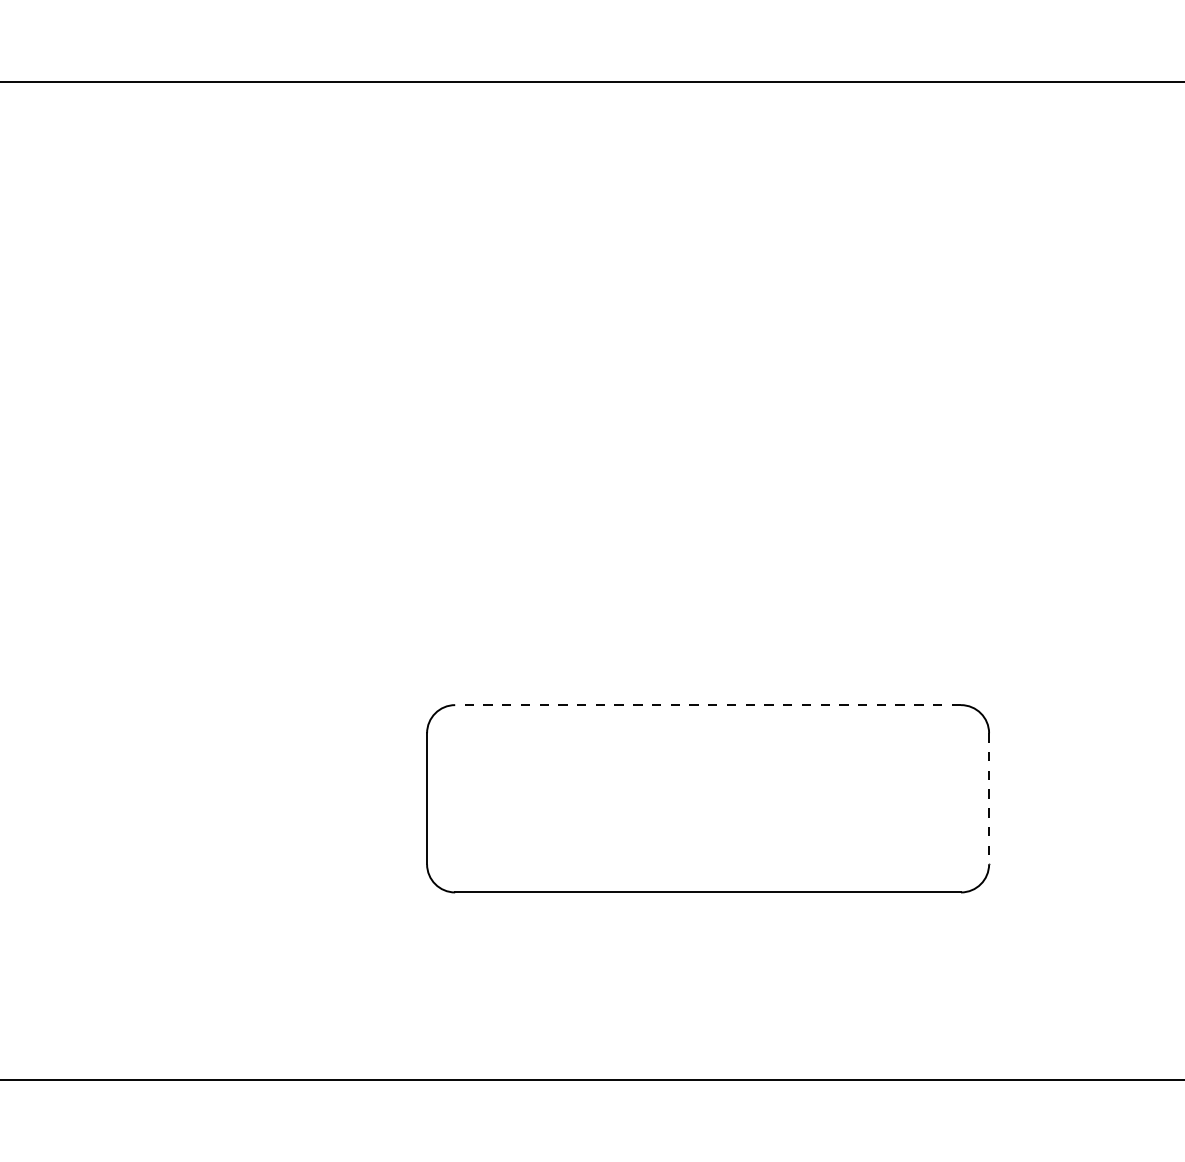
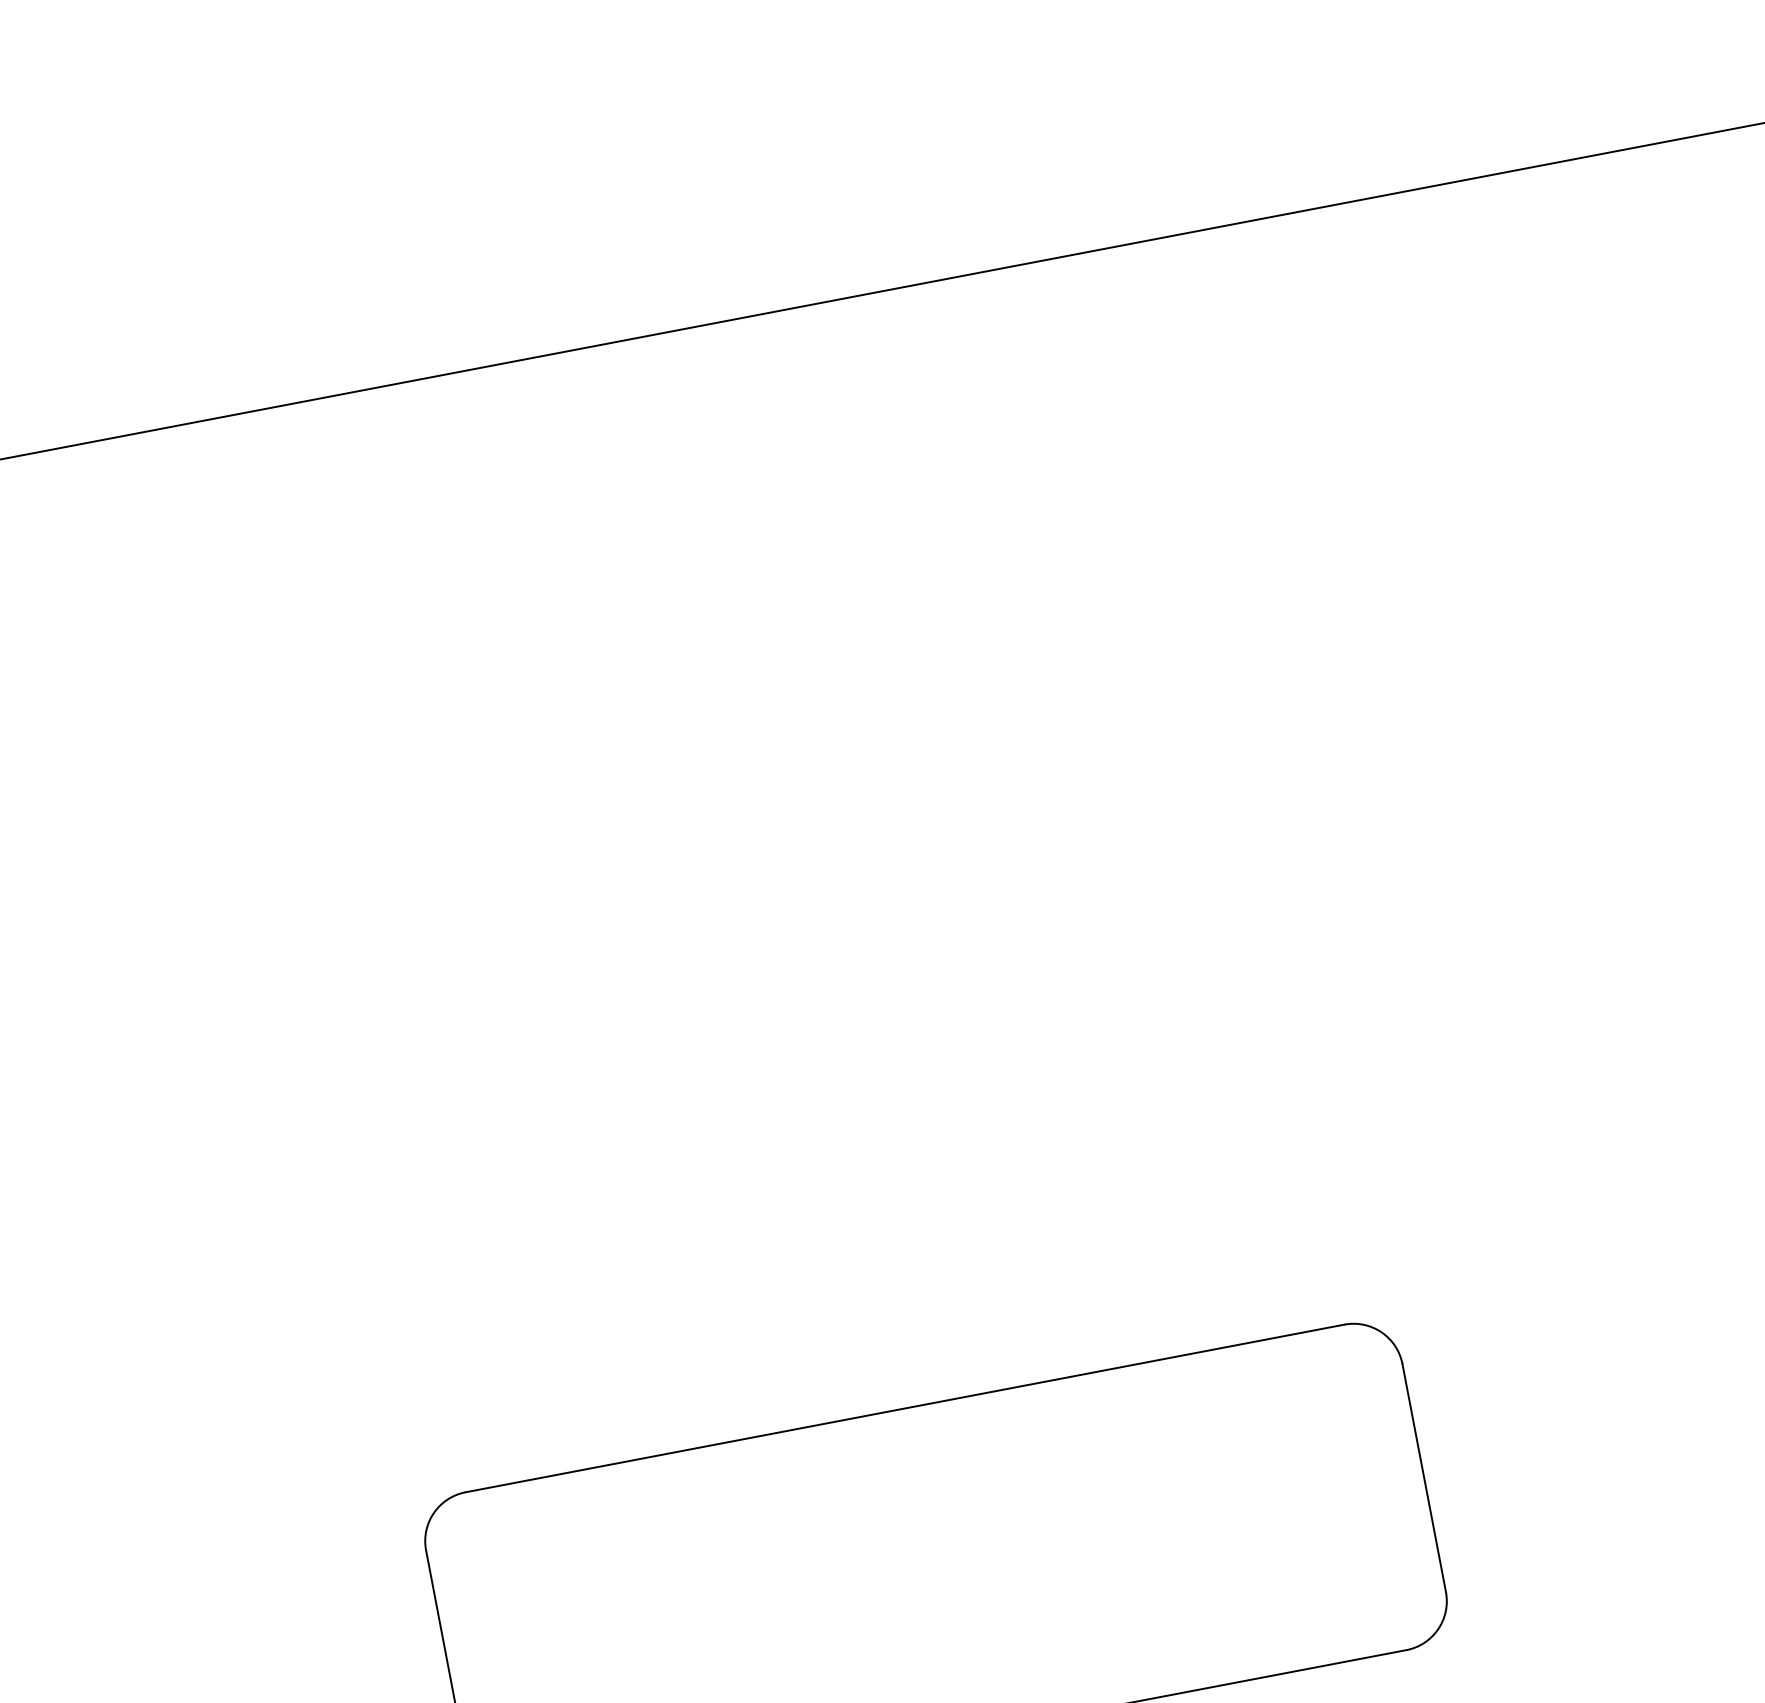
line: (708, 705) -> (905, 1409), dashed -> solid
line: (989, 798) -> (1424, 1477), dashed -> solid

